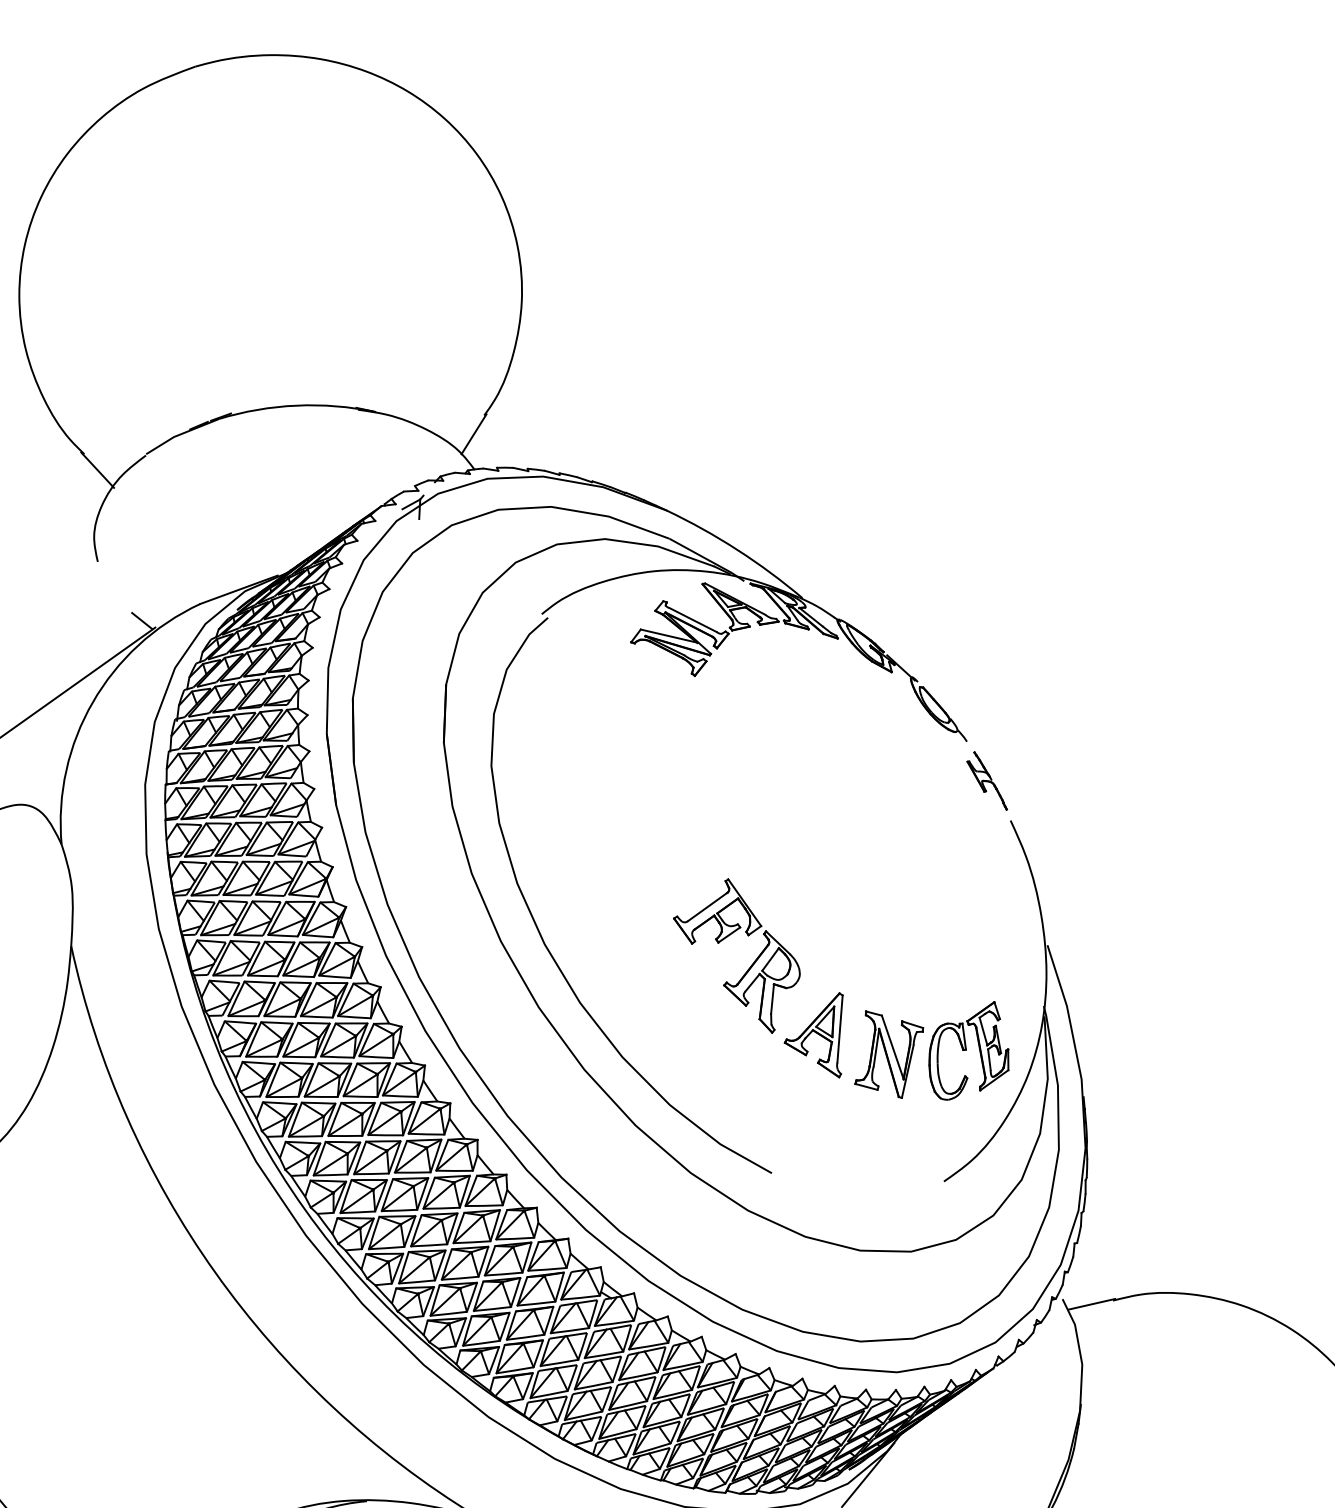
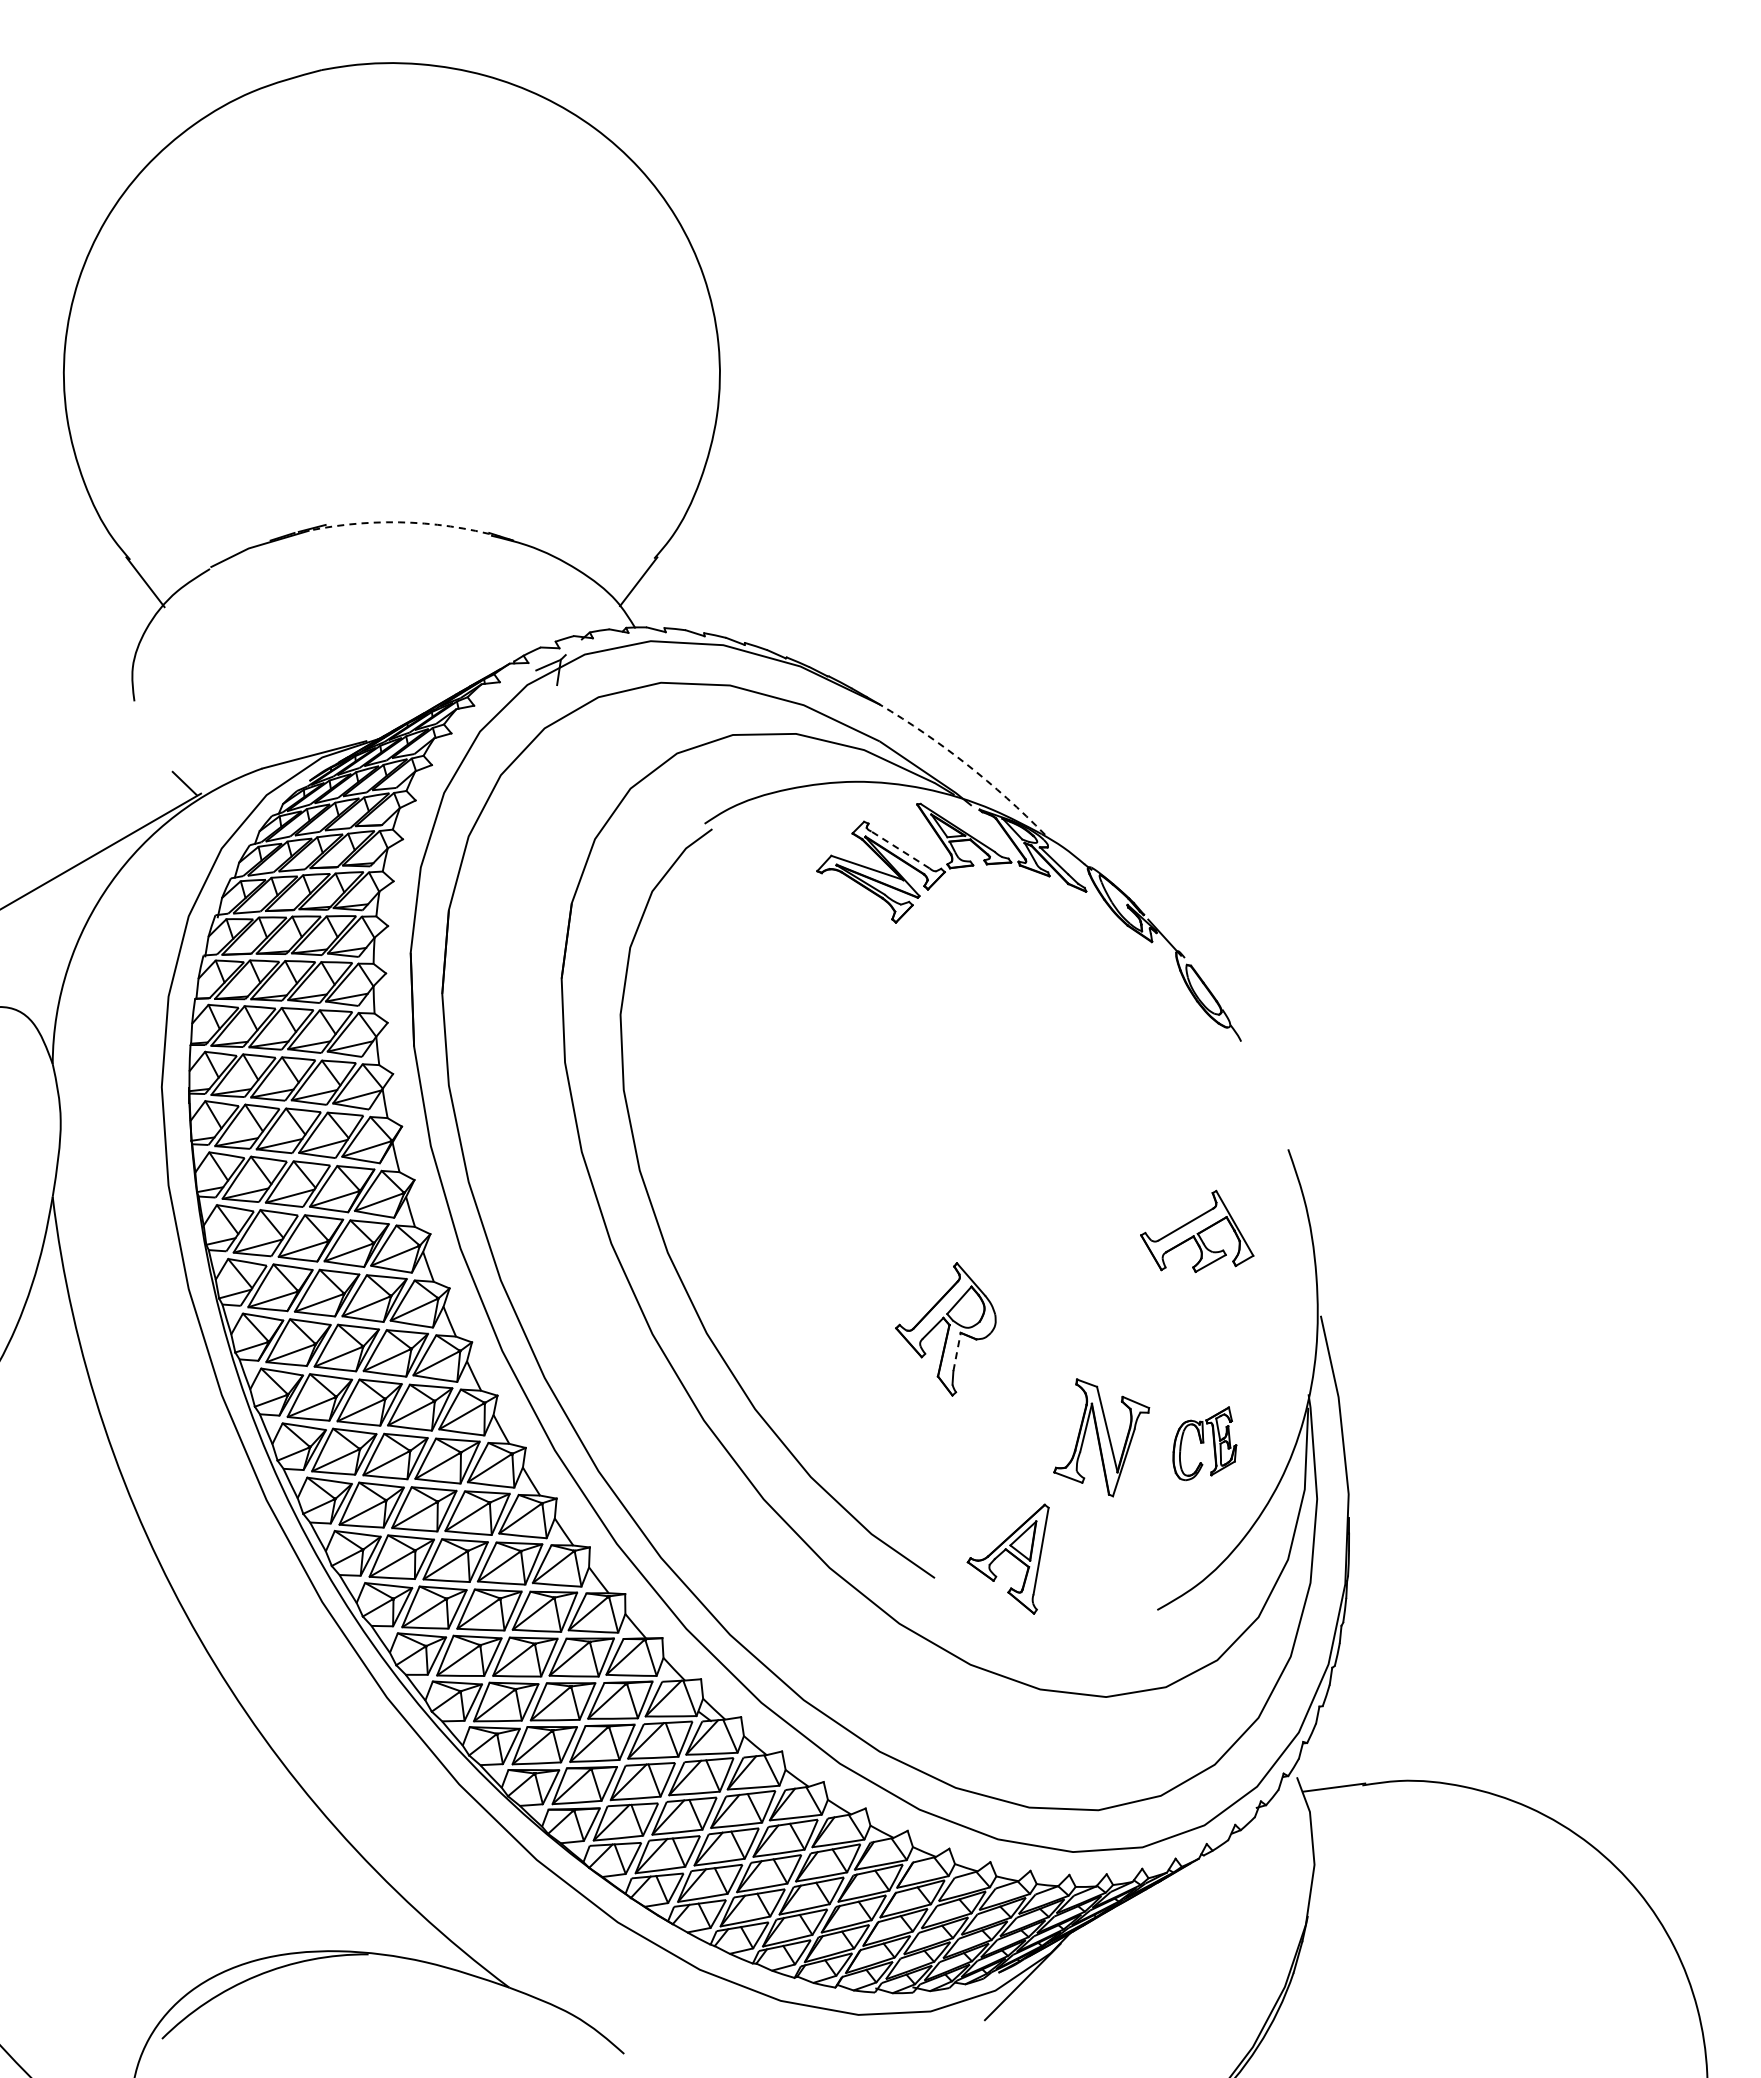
arc: (296, 405) -> (411, 522), solid -> dashed
arc: (737, 550) -> (966, 764), solid -> dashed
line: (693, 619) -> (900, 849), solid -> dashed
part: (986, 781) -> (1261, 1095), removed
part: (716, 911) -> (1197, 1231), moved
line: (772, 998) -> (957, 1351), solid -> dashed
part: (814, 1037) -> (1007, 1558), moved
part: (967, 1051) -> (1204, 1443), size x0.6

